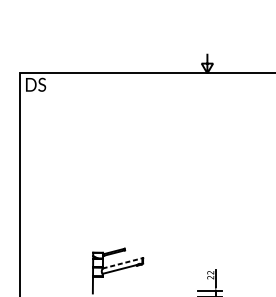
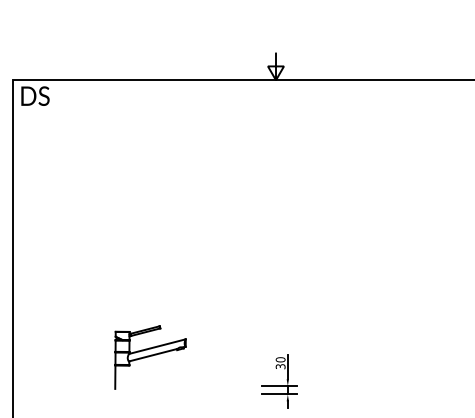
line: (122, 263) -> (157, 346), dashed -> solid
text: (210, 275) -> (280, 363), 22 -> 30

